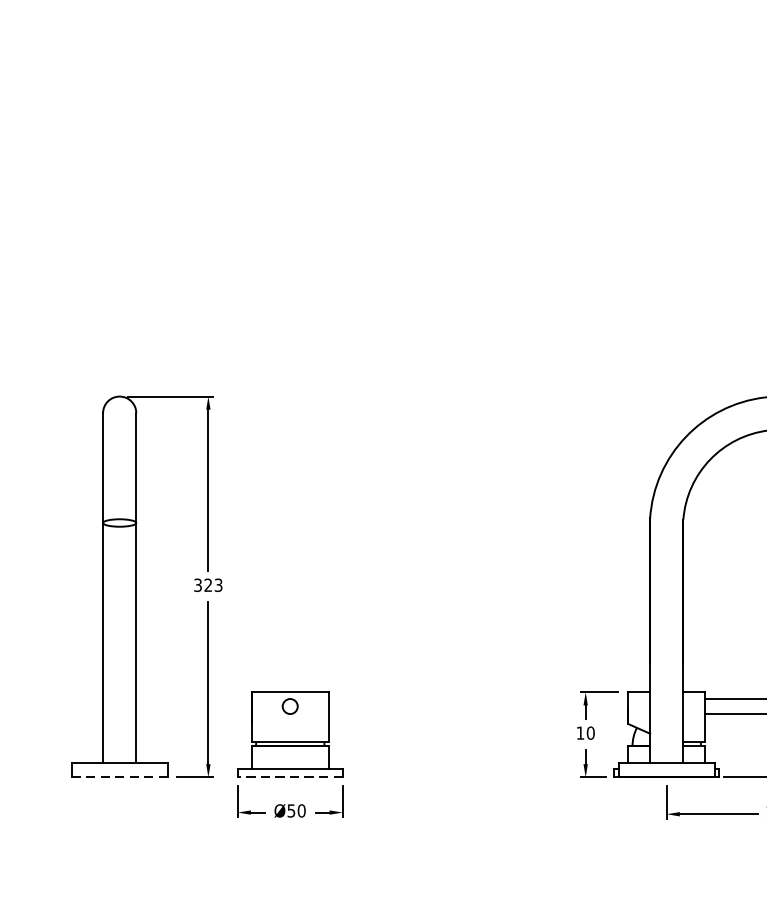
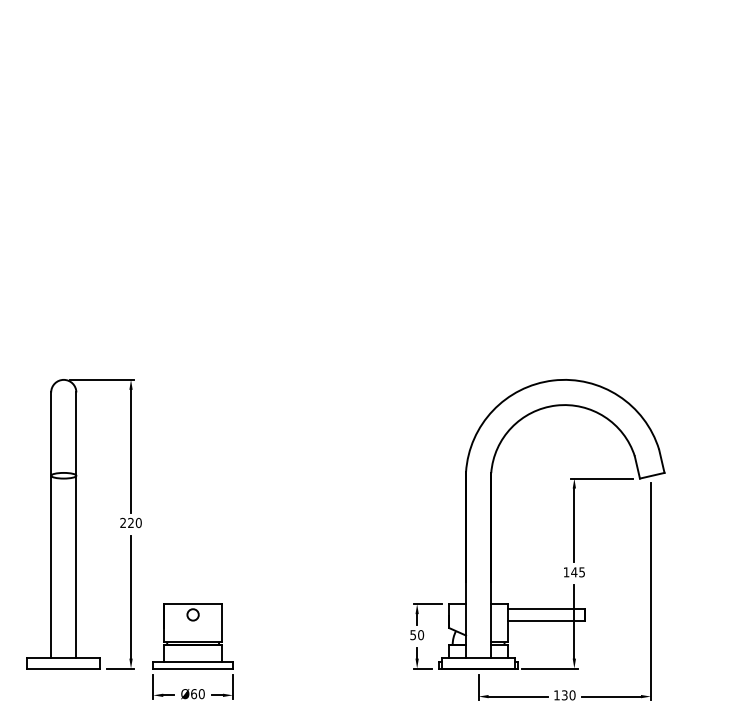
text: (207, 585) -> (130, 523), 323 -> 220
text: (579, 733) -> (412, 635), 10 -> 50
line: (120, 777) -> (64, 668), dashed -> solid
line: (290, 777) -> (193, 668), dashed -> solid
text: (292, 811) -> (194, 694), Ø50 -> Ø60

